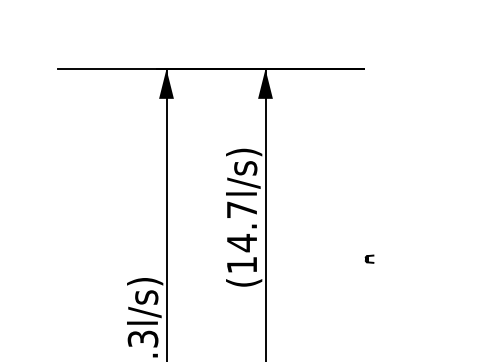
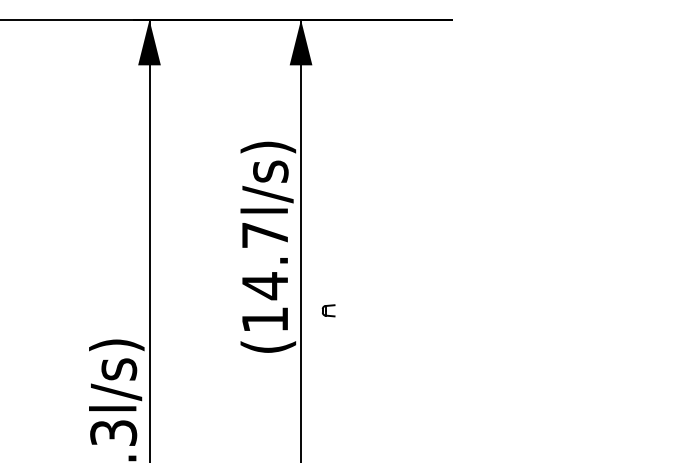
part: (369, 258) -> (328, 309), moved

